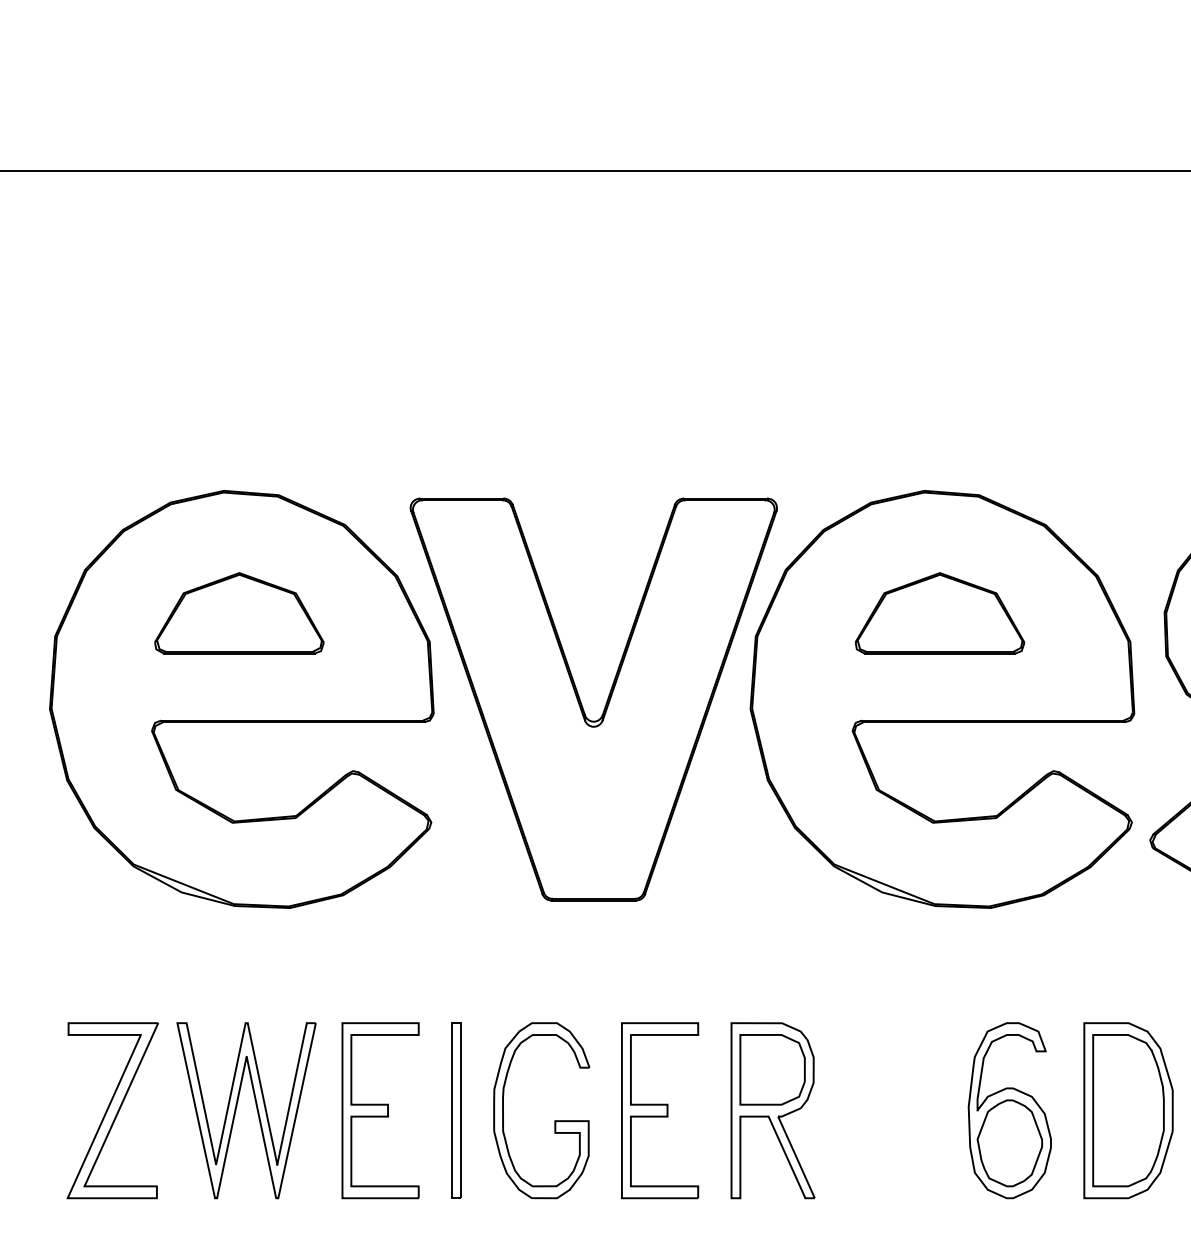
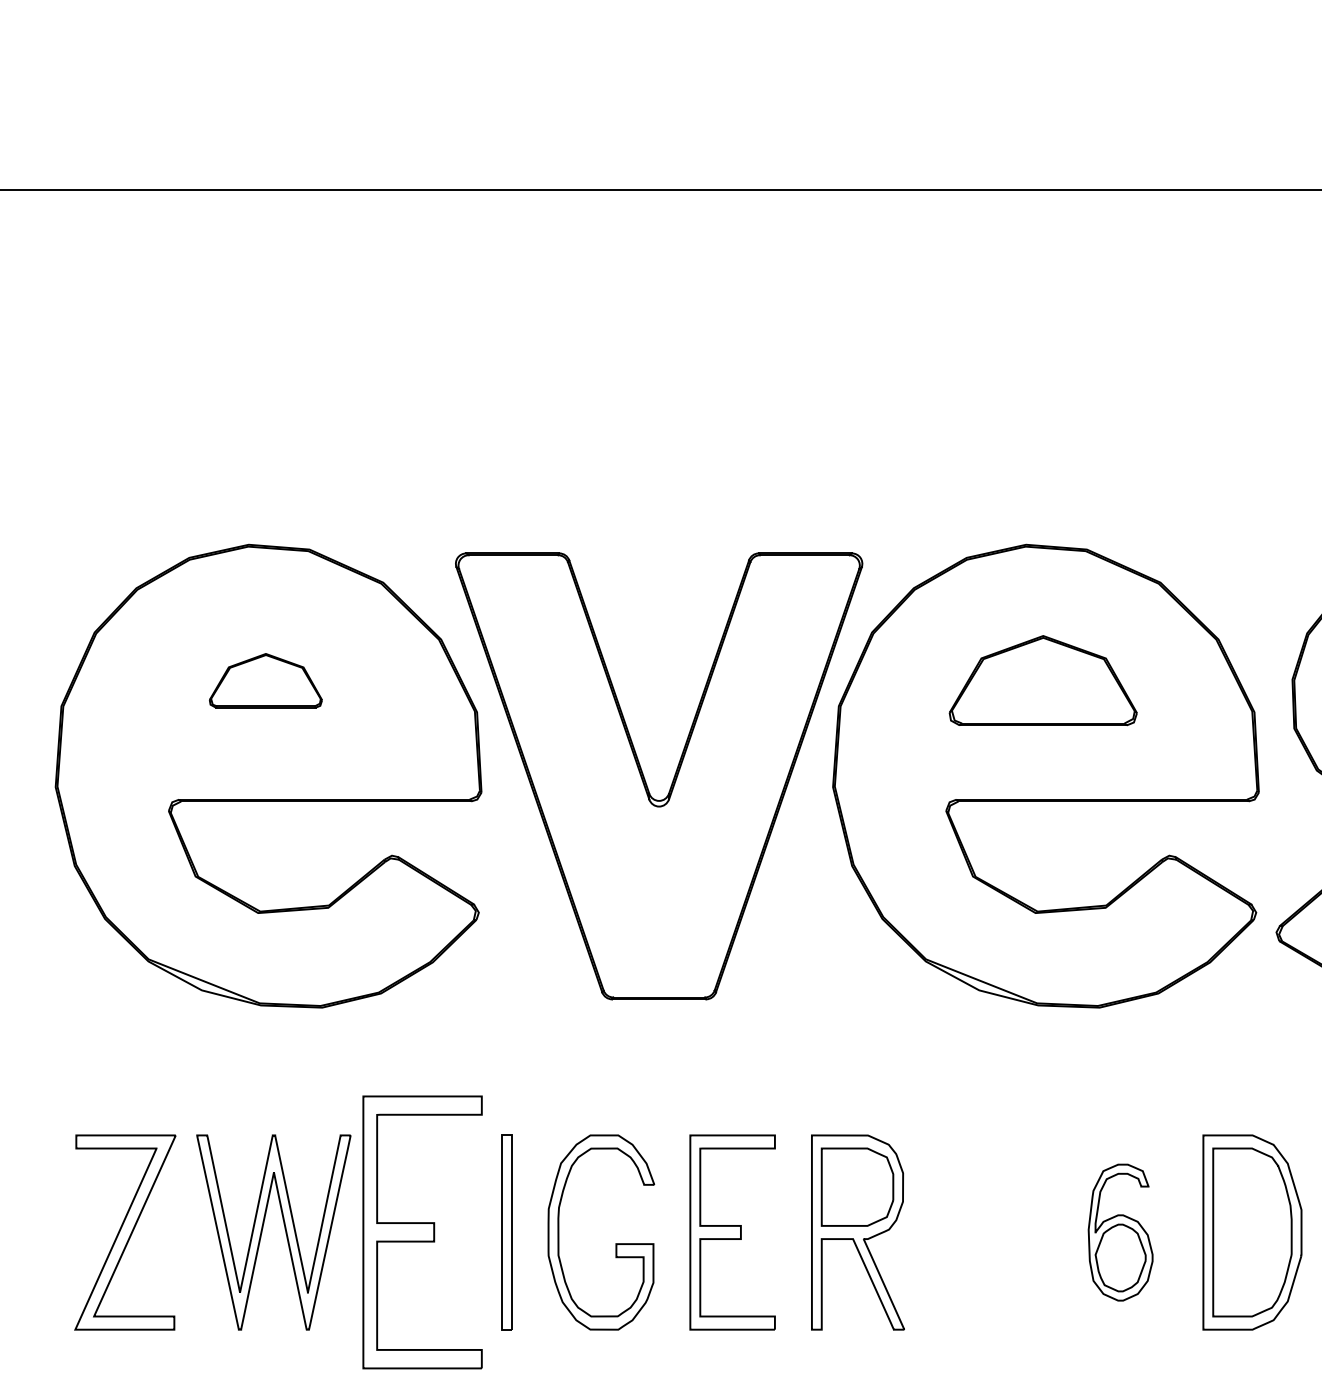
part: (239, 613) -> (265, 680), size x0.6
part: (380, 1110) -> (422, 1232), size x1.4
part: (1009, 1110) -> (1120, 1232), size x0.7

